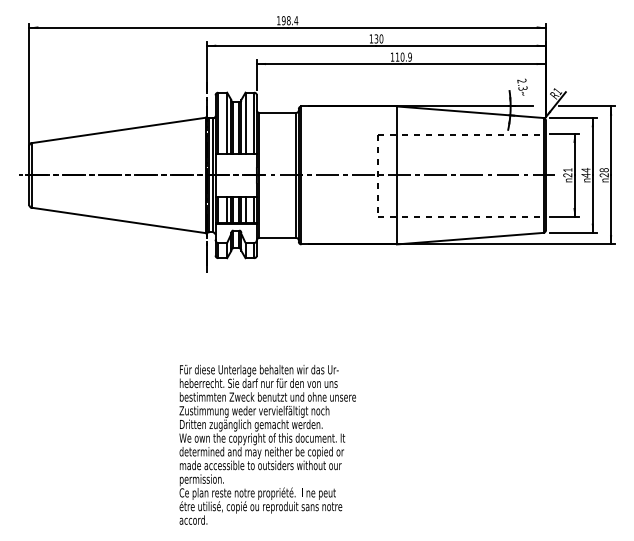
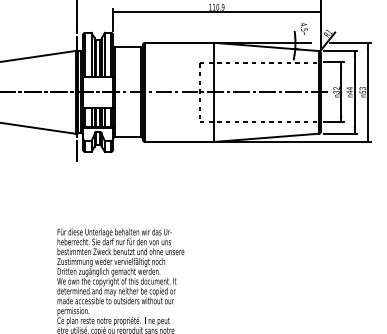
text: (522, 83) -> (303, 26), 2.3 -> 4.5
text: (567, 172) -> (336, 90), 21 -> 32
text: (603, 172) -> (362, 90), 28 -> 53

